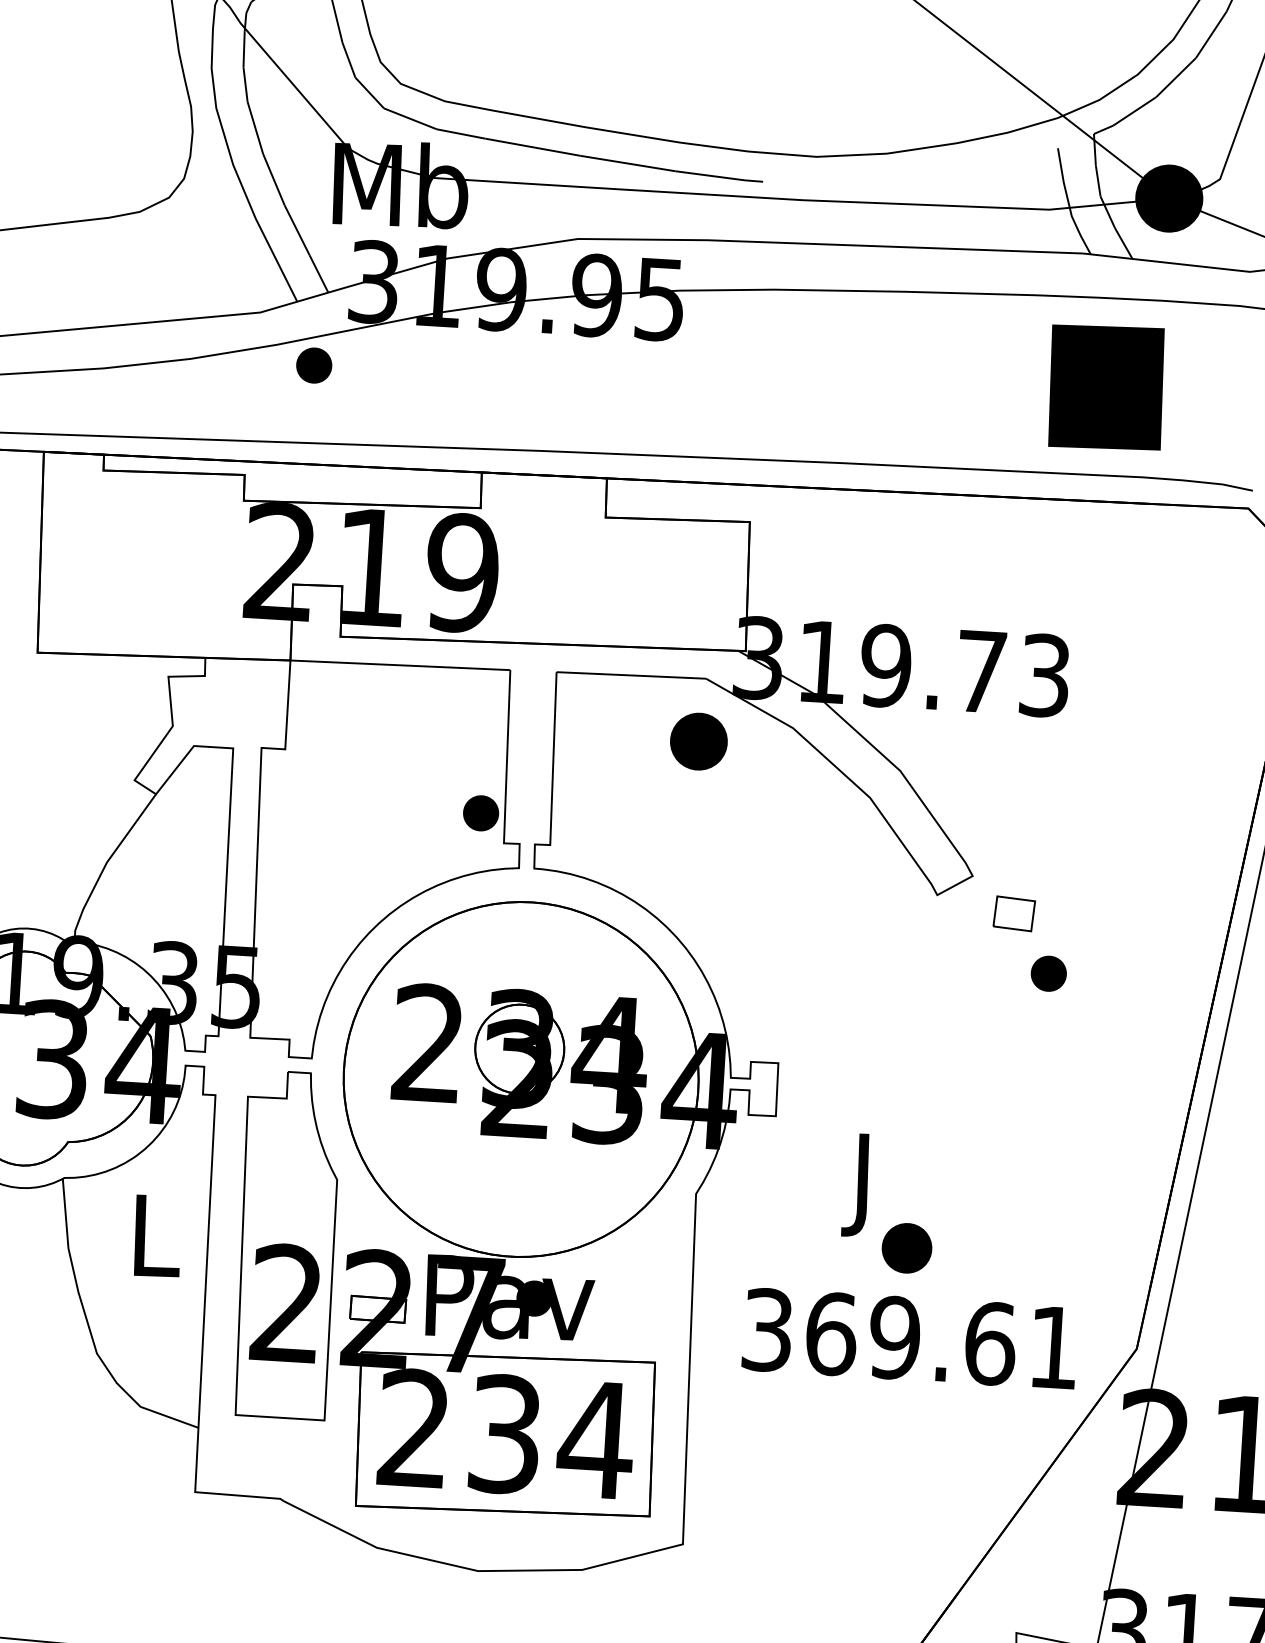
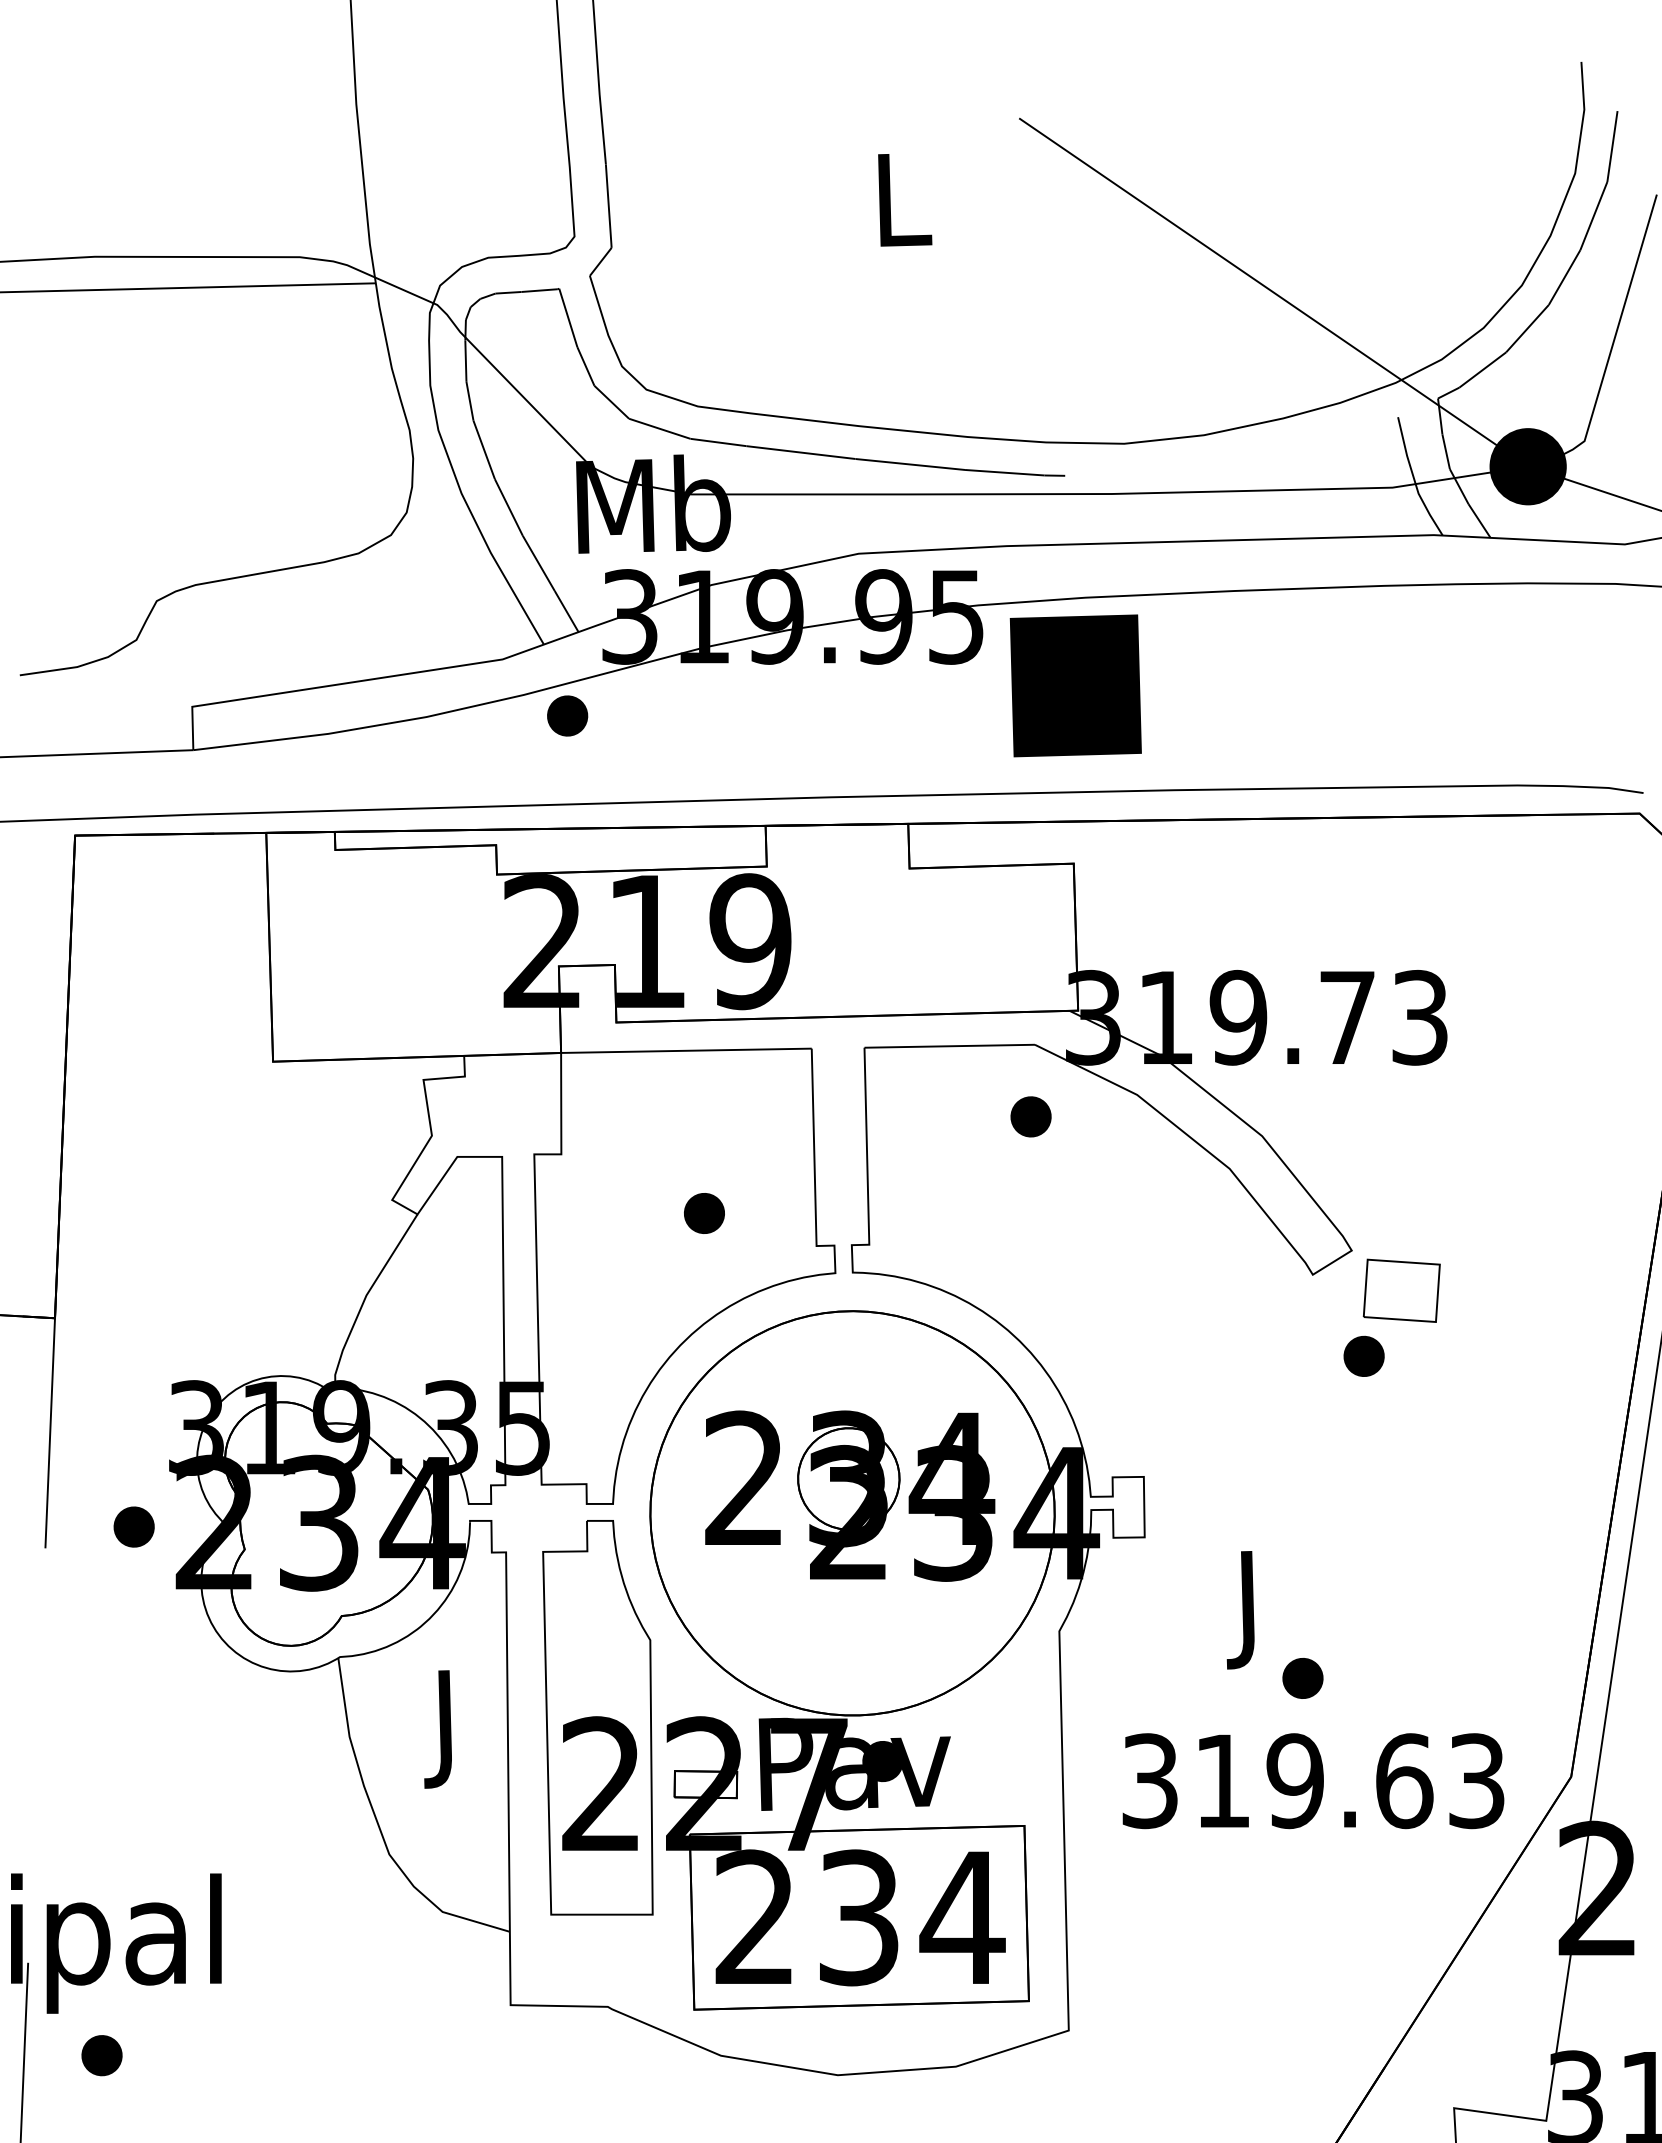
text: (1106, 387) -> (1075, 685), moved
part: (698, 741) -> (1030, 1116), size x0.62
part: (481, 813) -> (704, 1213), moved
part: (1014, 913) -> (1401, 1290), size x1.67
part: (1048, 972) -> (1363, 1355), moved
text: (157, 1247) -> (450, 1729), L -> J
part: (906, 1248) -> (1302, 1678), size x0.71
text: (942, 1341) -> (1349, 1781), 369.61 -> 319.63

